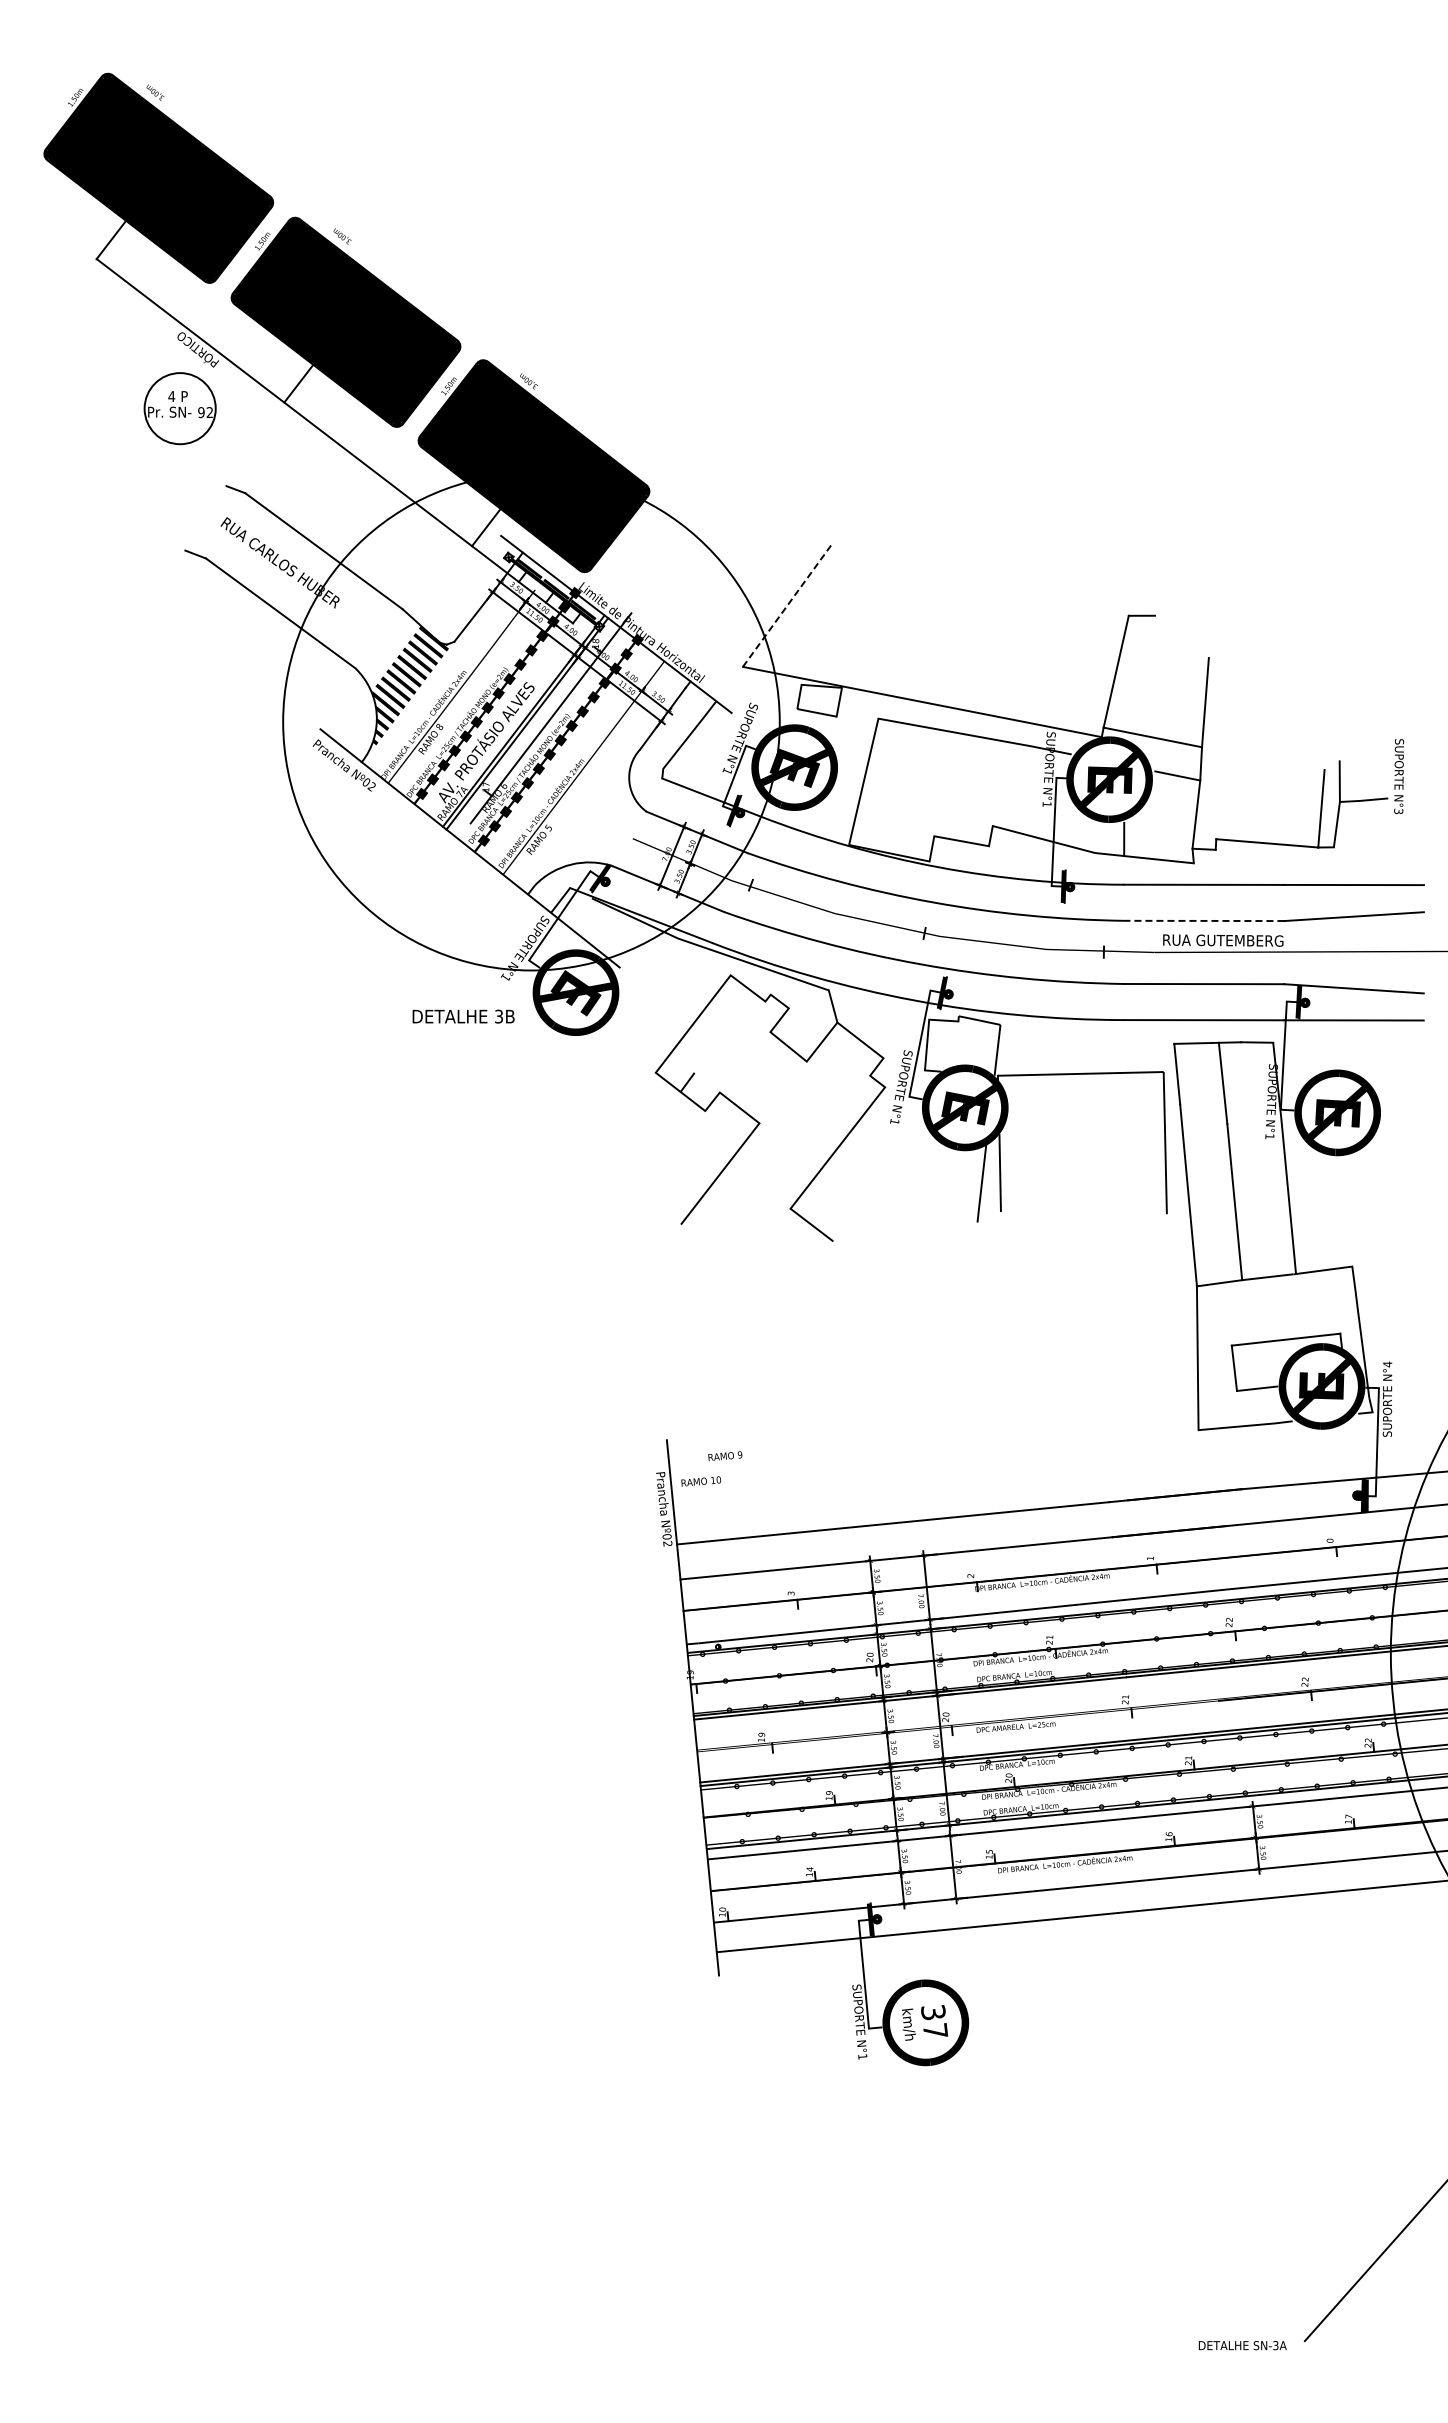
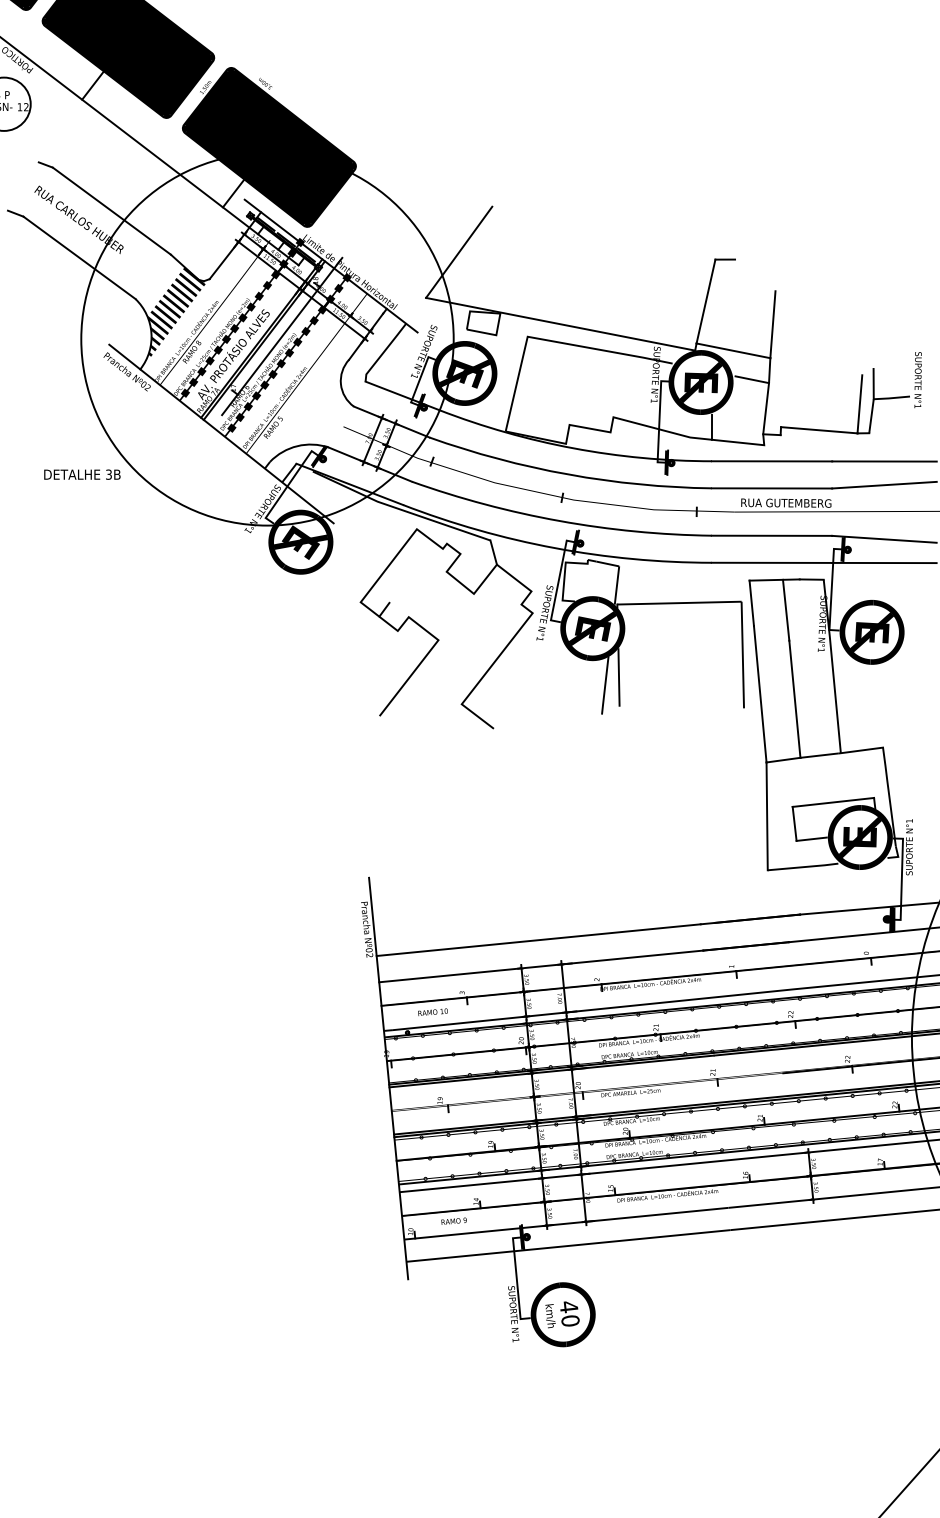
text: (201, 412) -> (20, 107), 92 -> 12
line: (787, 605) -> (459, 251), dashed -> solid
text: (1398, 811) -> (917, 406), N°3 -> N°1
line: (1203, 920) -> (771, 488), dashed -> solid
text: (463, 1016) -> (82, 474), moved
text: (1387, 1364) -> (909, 821), N°4 -> N°1
text: (725, 1456) -> (454, 1221), moved
text: (700, 1481) -> (432, 1012), moved
text: (934, 2021) -> (569, 1313), 37 -> 40

